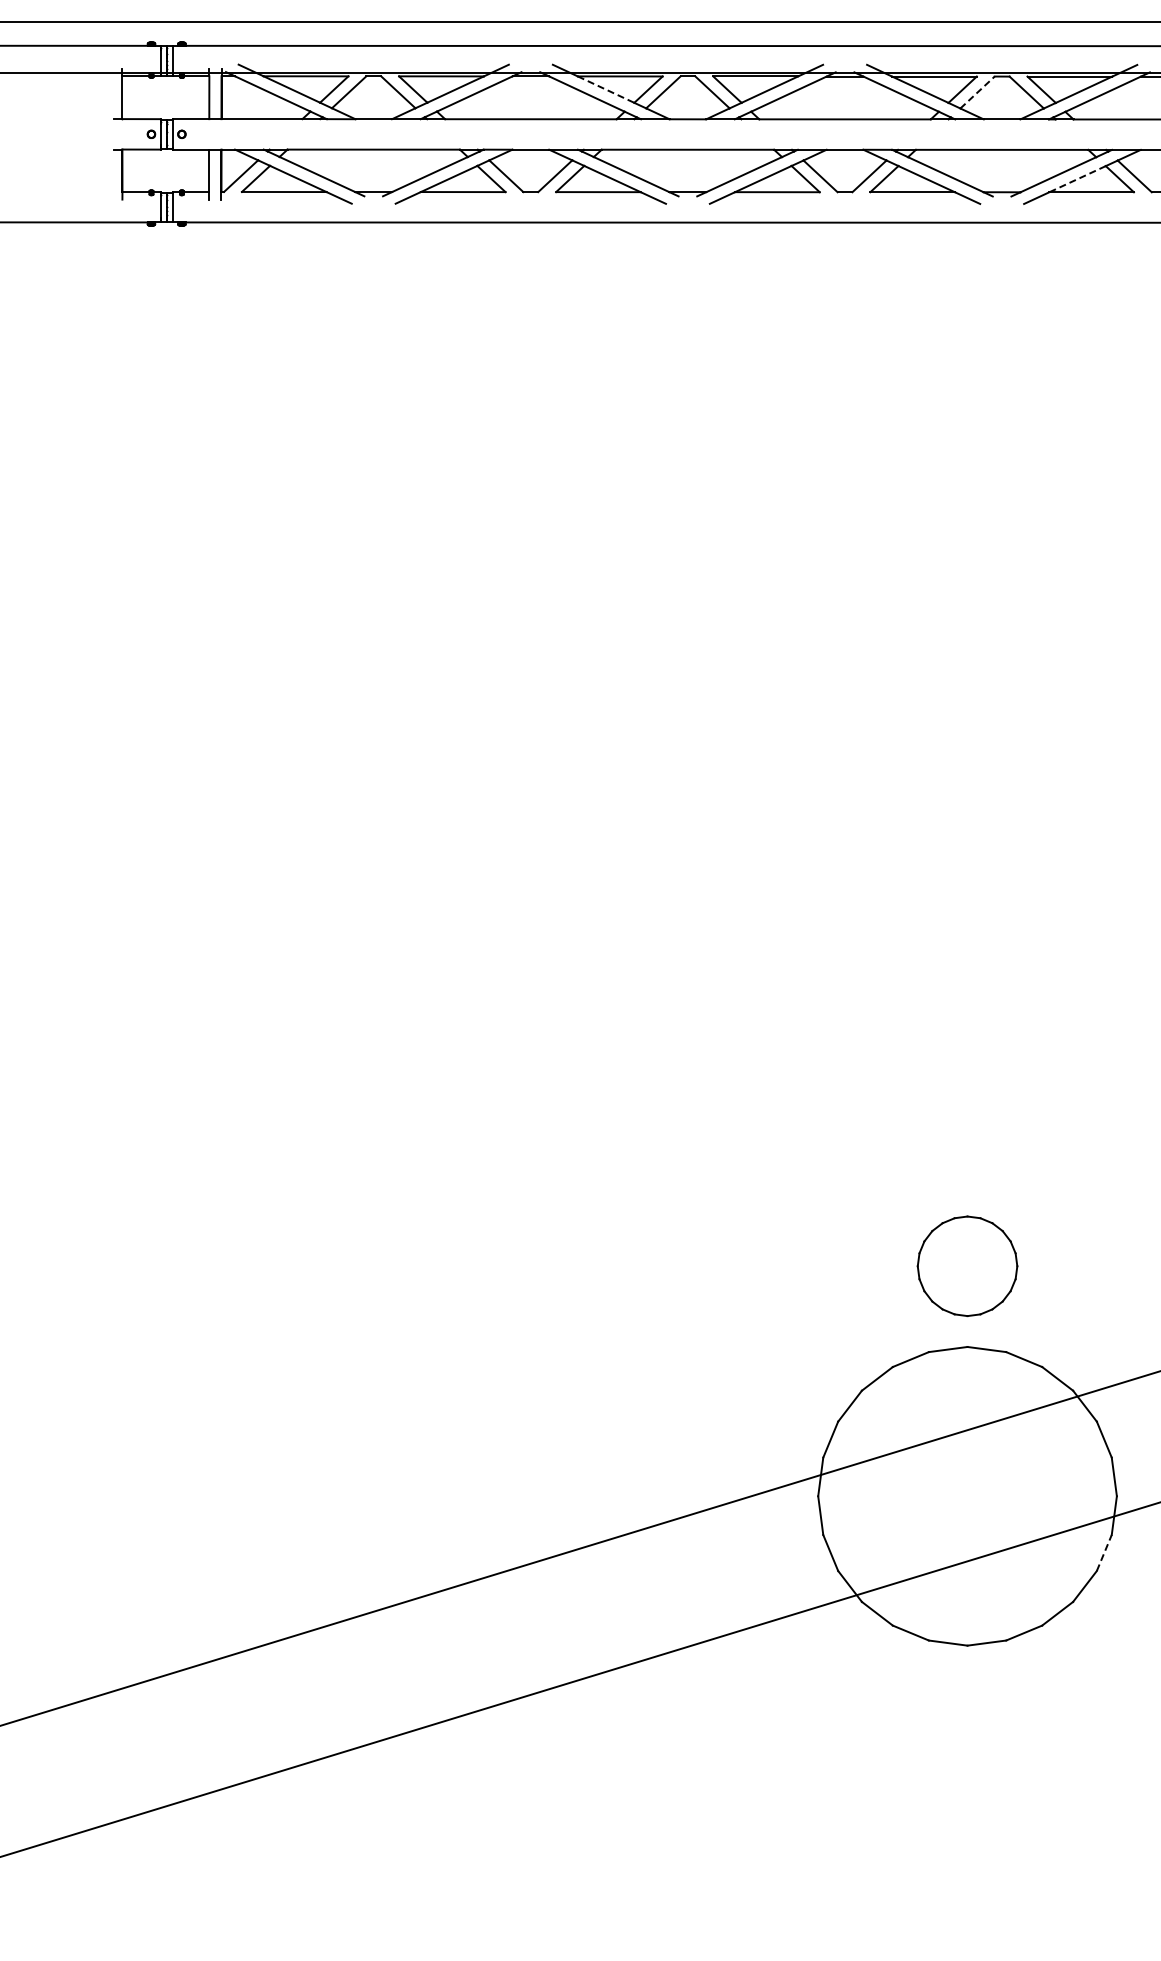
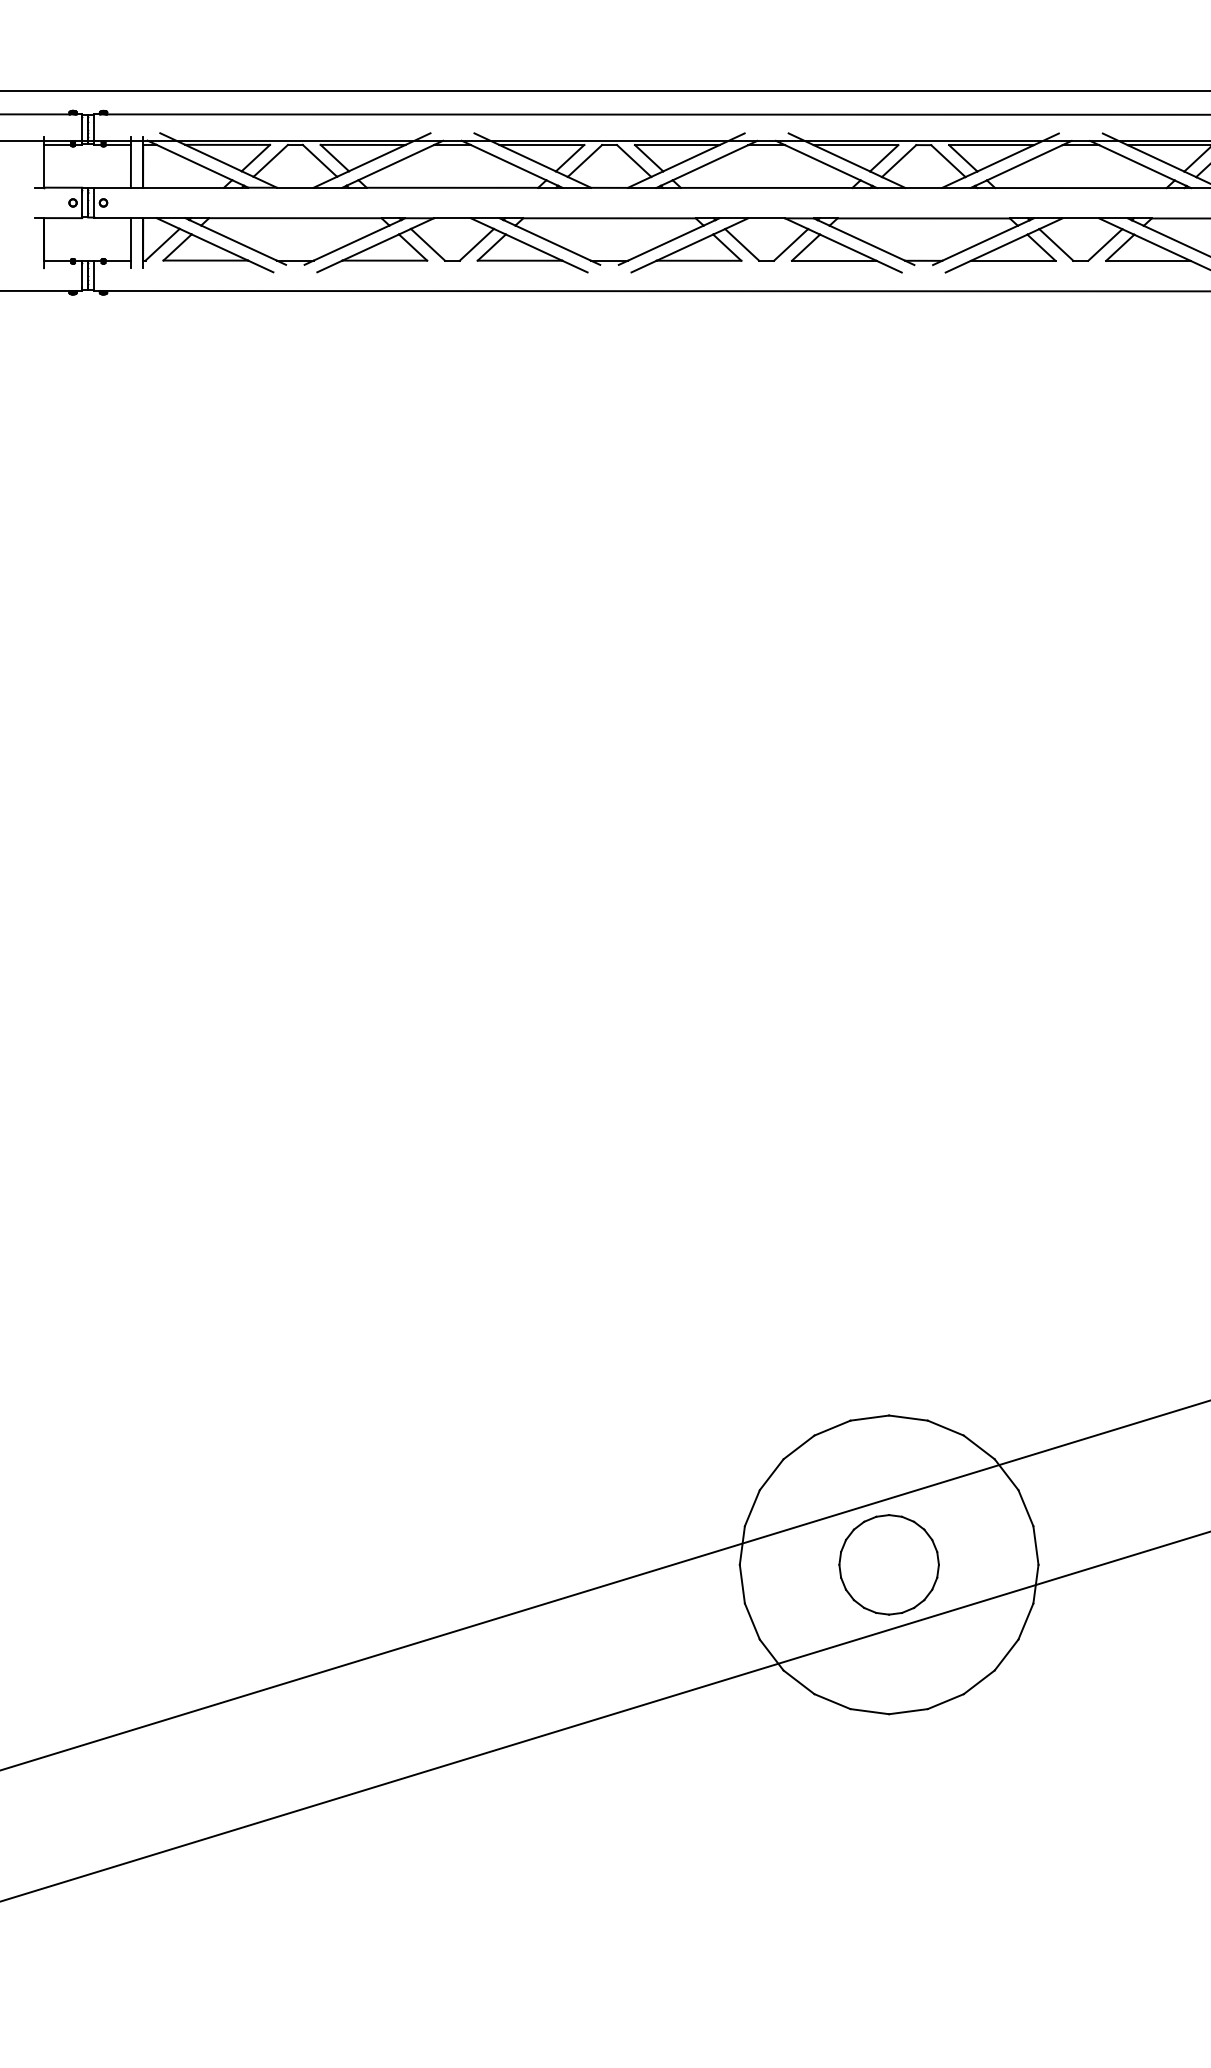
line: (606, 89) -> (528, 158), dashed -> solid
line: (977, 91) -> (899, 160), dashed -> solid
line: (1076, 178) -> (998, 247), dashed -> solid
part: (966, 1265) -> (888, 1564), moved
line: (1103, 1552) -> (1025, 1621), dashed -> solid

